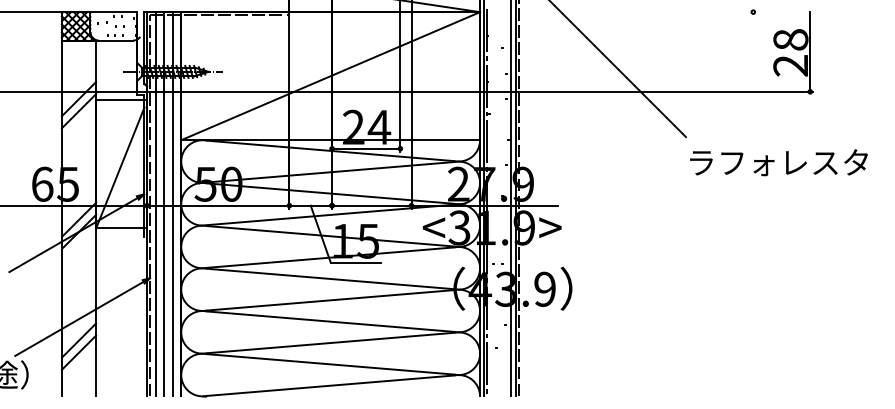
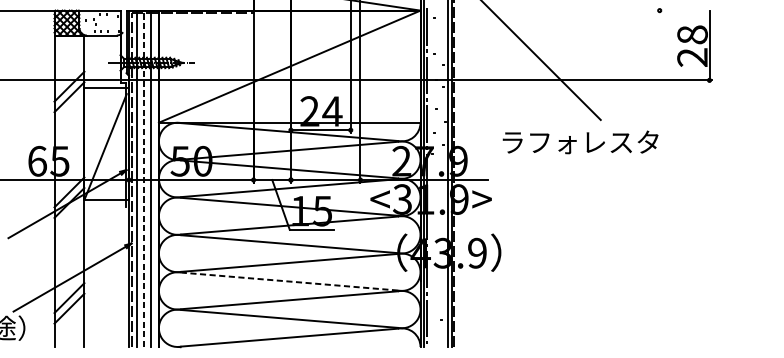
text: (778, 162) -> (580, 142), moved
line: (164, 203) -> (144, 178), solid -> dashed
line: (330, 321) -> (289, 281), solid -> dashed

